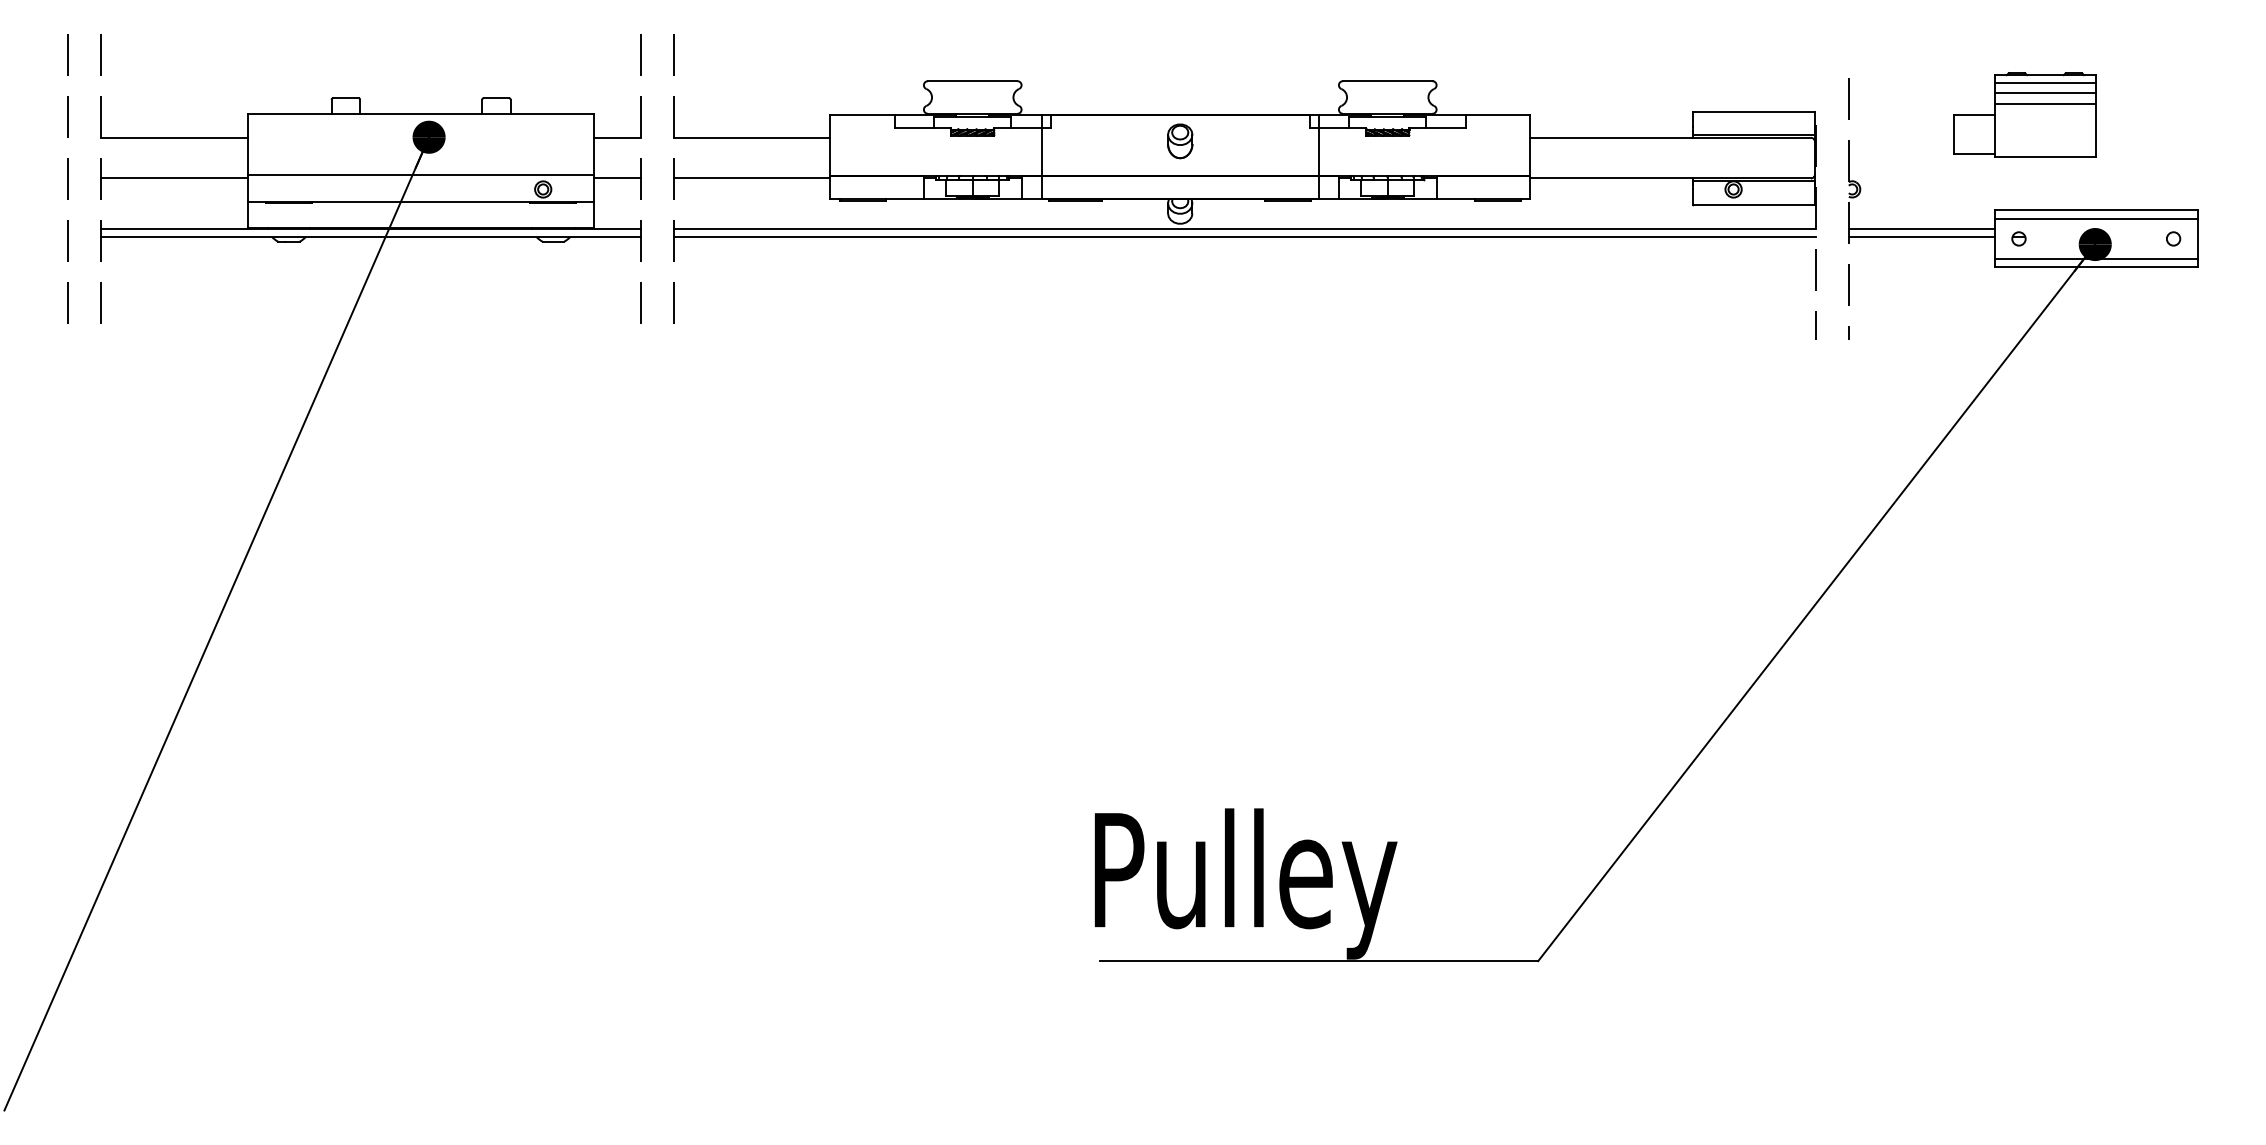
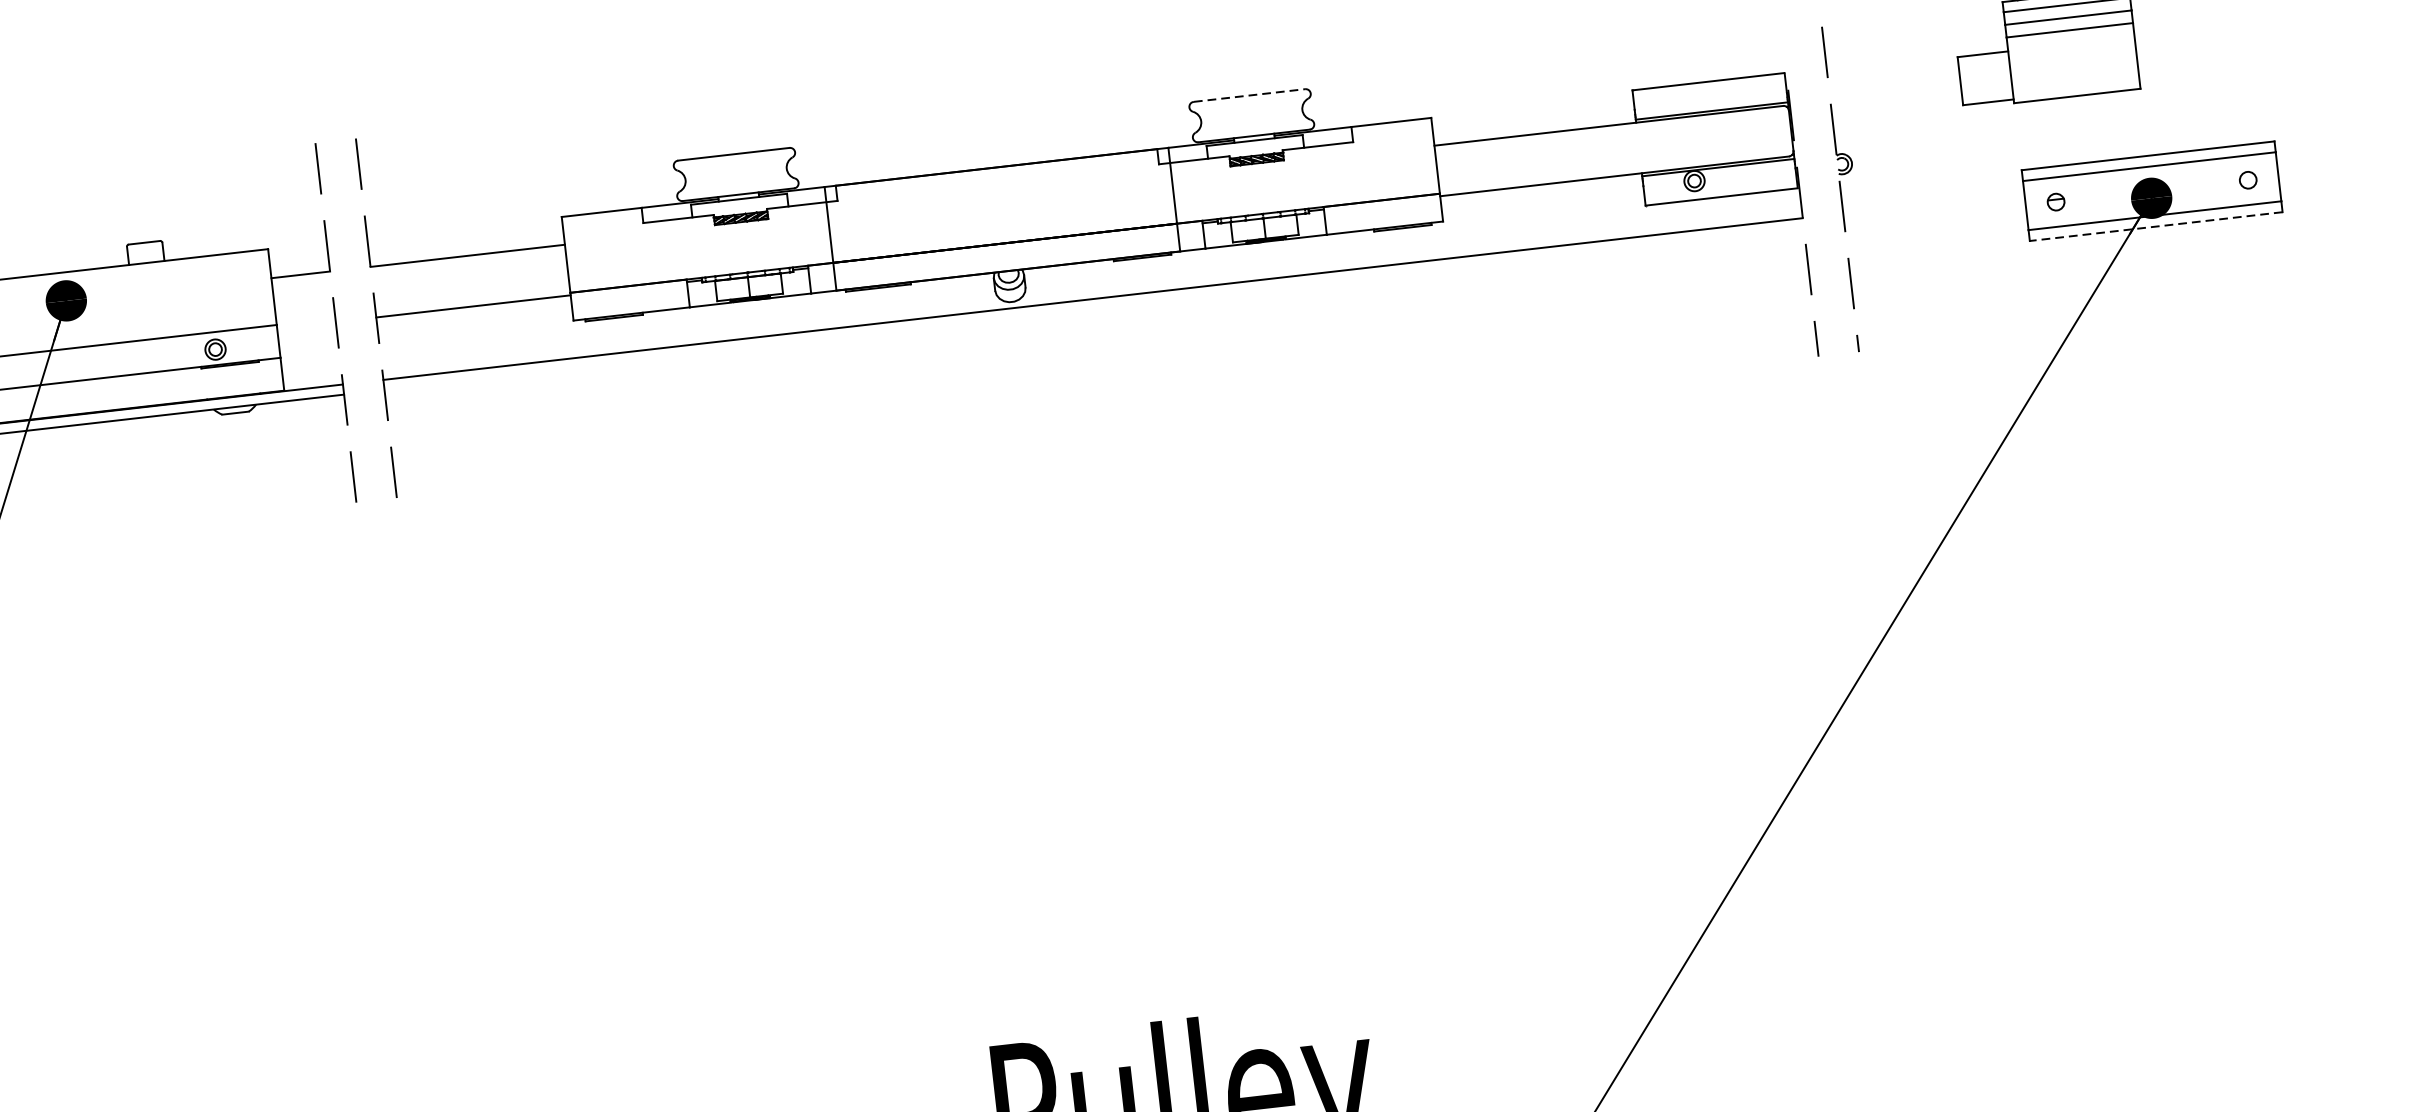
line: (1387, 81) -> (1249, 95), solid -> dashed
part: (1180, 141) -> (1000, 199), removed
line: (617, 178) -> (306, 325), removed
line: (1921, 228) -> (1933, 202), removed
line: (1244, 236) -> (1093, 308), removed
line: (1921, 236) -> (1934, 212), removed
line: (2096, 267) -> (2156, 226), solid -> dashed

